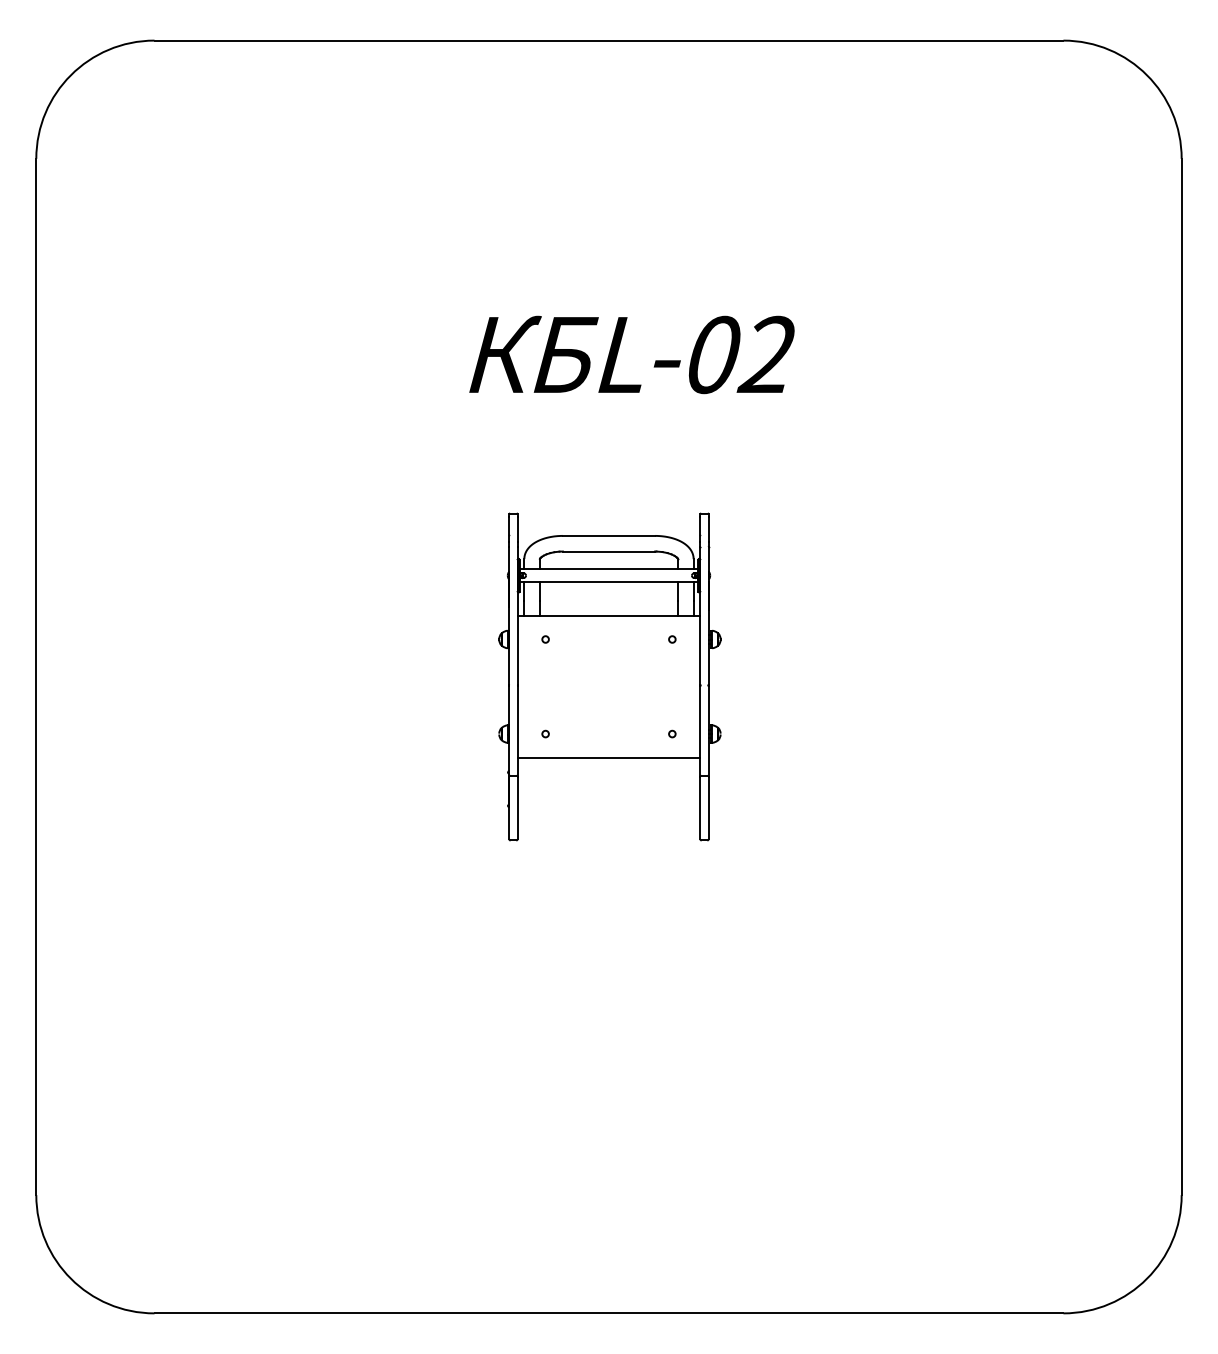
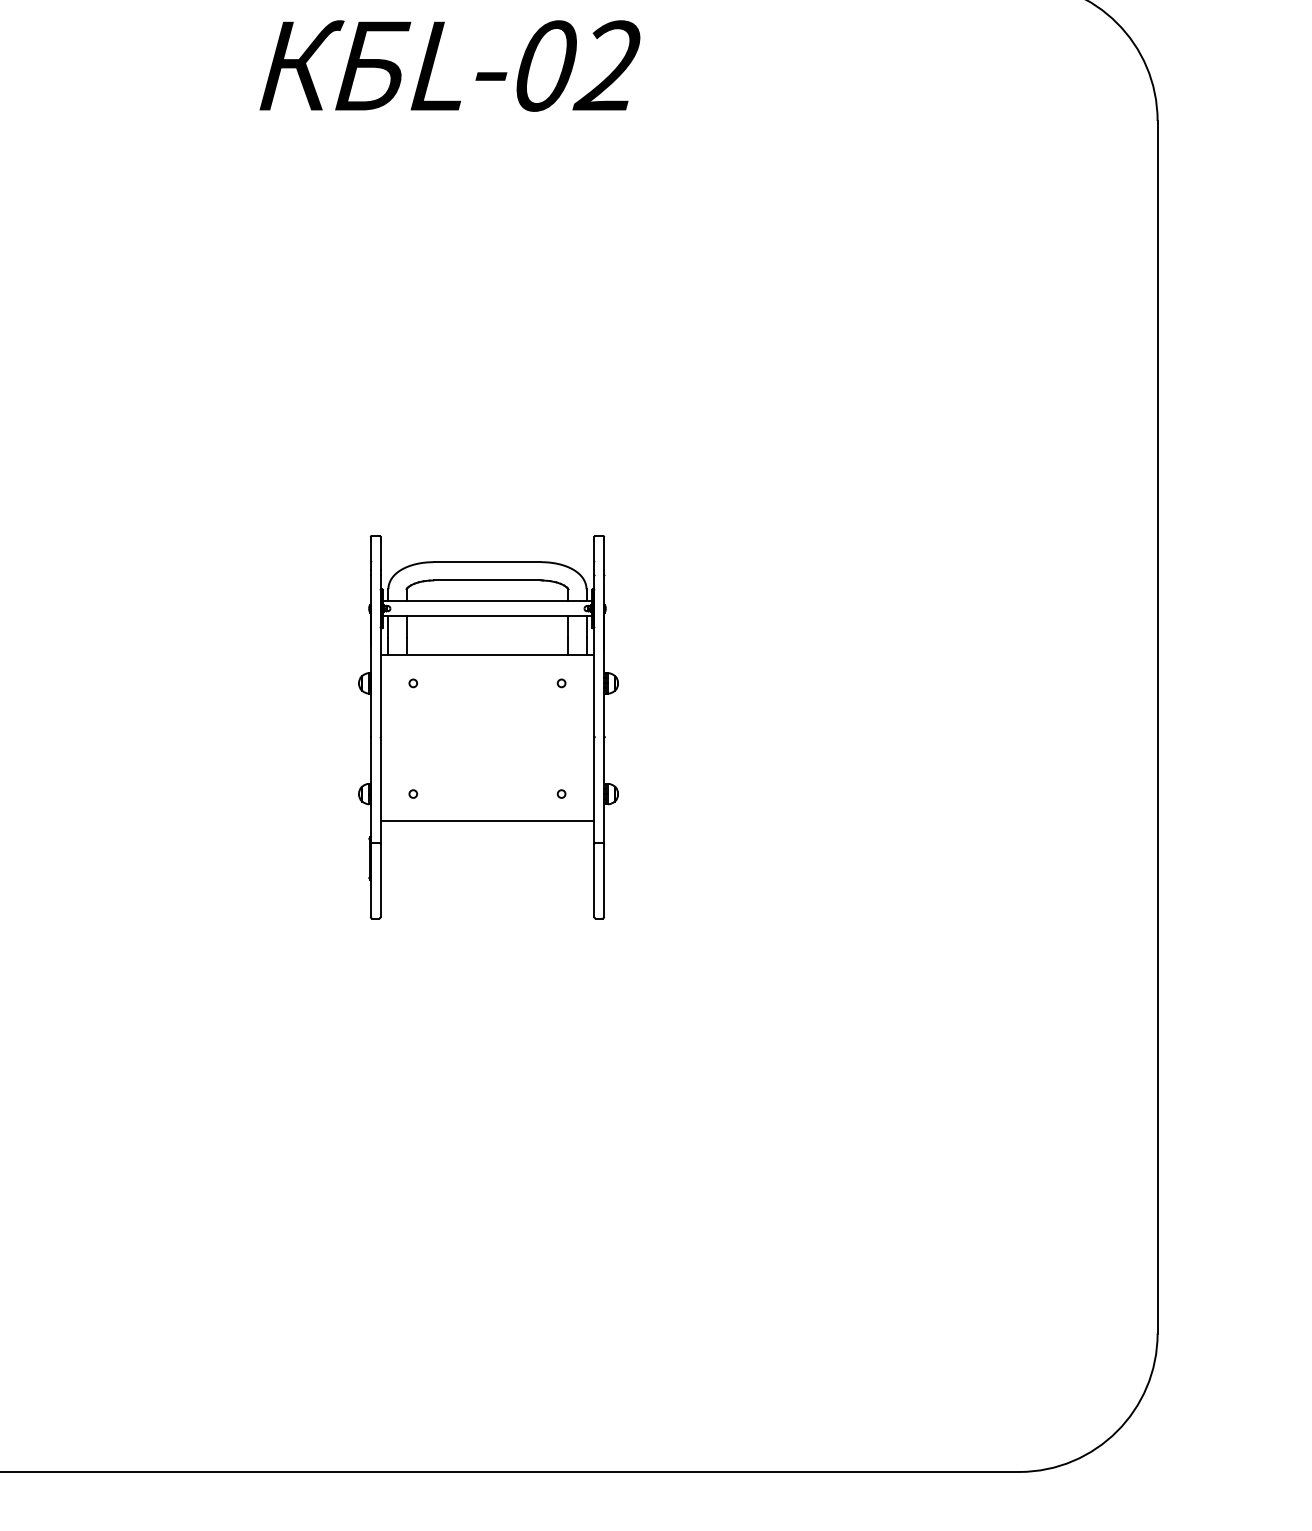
text: (631, 354) -> (449, 65), moved

